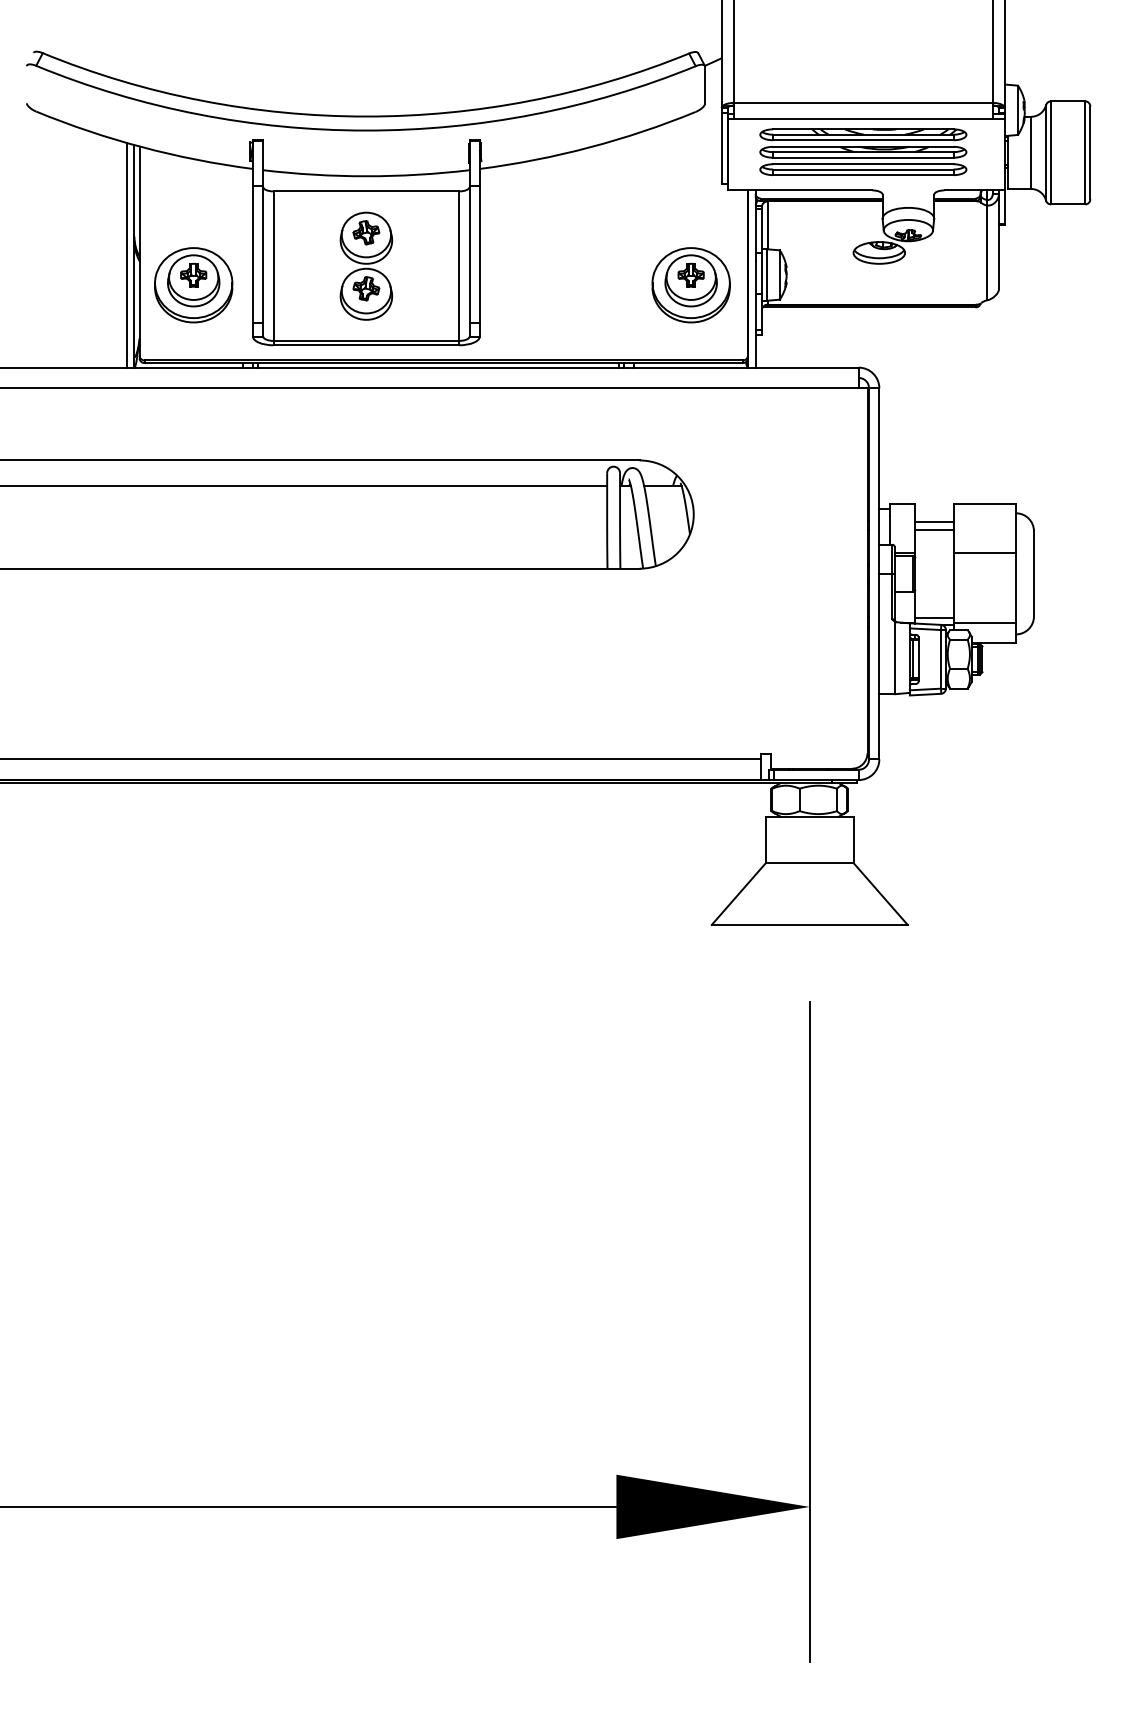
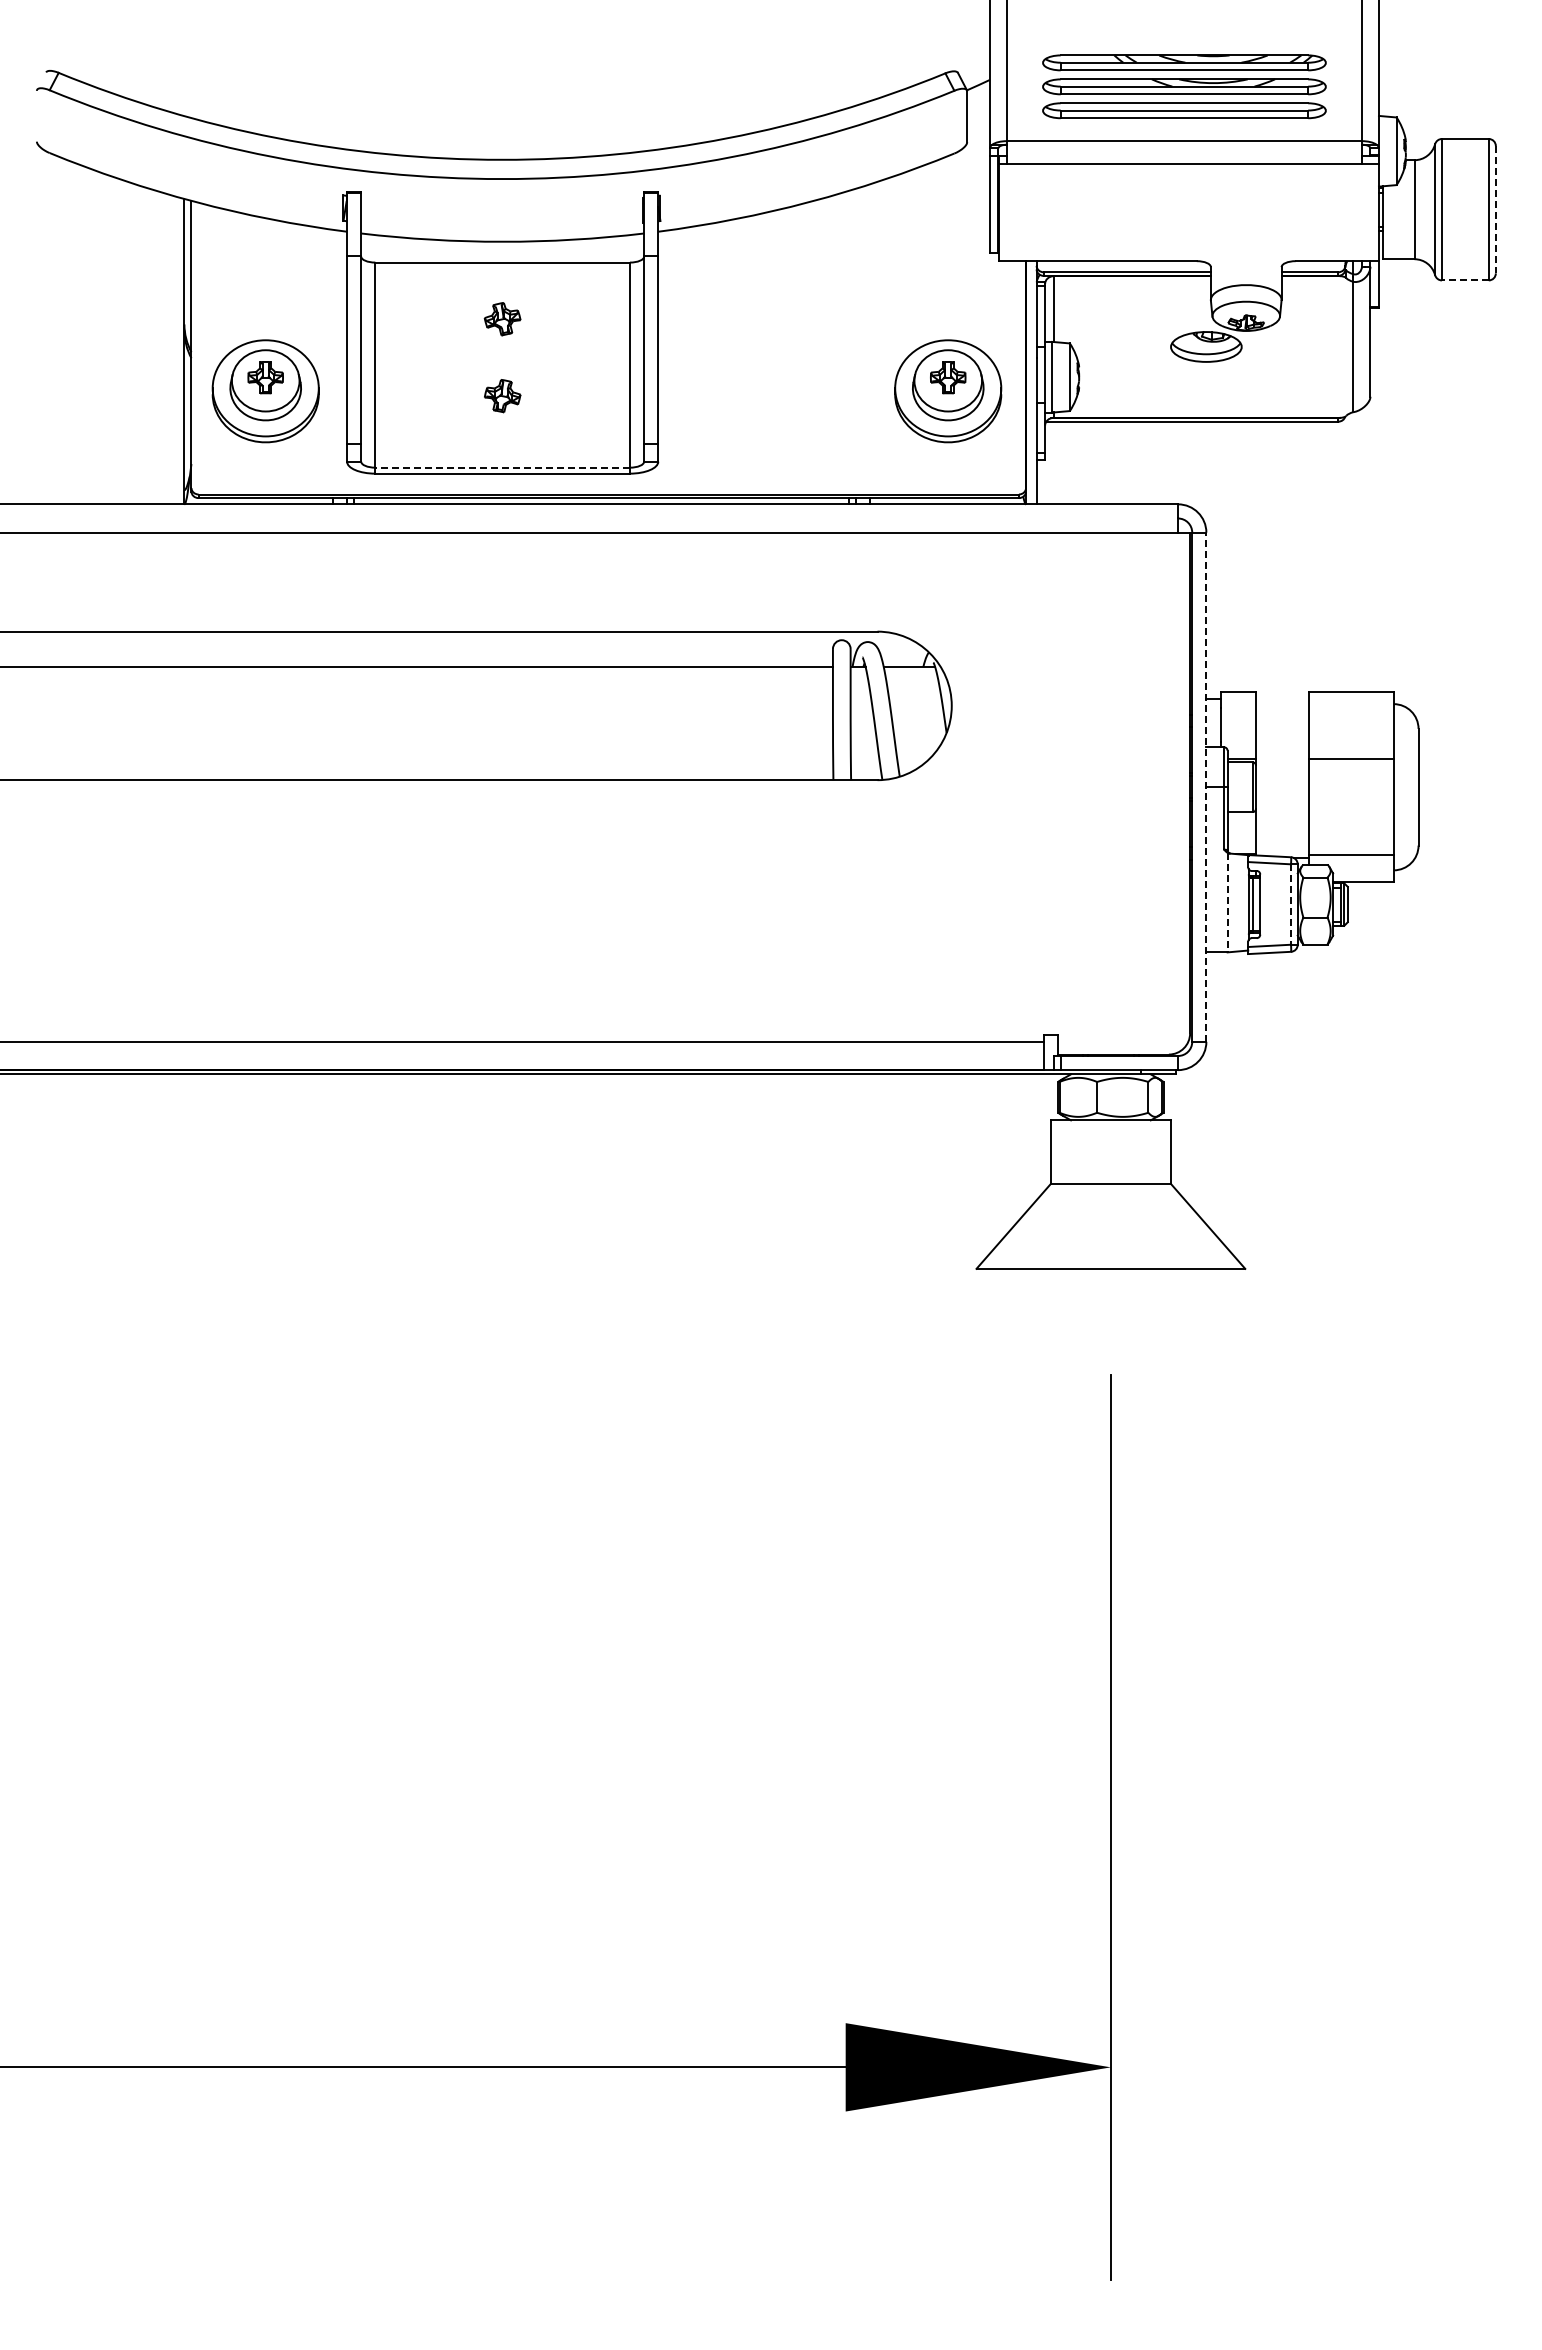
part: (863, 152) -> (1184, 86), moved
line: (1090, 152) -> (1495, 209), solid -> dashed
line: (1067, 204) -> (1464, 280), solid -> dashed
line: (126, 255) -> (173, 350), removed
part: (366, 265) -> (502, 364), removed
line: (366, 340) -> (502, 467), solid -> dashed
line: (934, 522) -> (1281, 716), removed
line: (934, 530) -> (1281, 727), removed
line: (879, 574) -> (1206, 787), solid -> dashed
line: (934, 617) -> (1281, 847), removed
line: (894, 657) -> (1227, 902), solid -> dashed
line: (941, 660) -> (1291, 905), solid -> dashed

